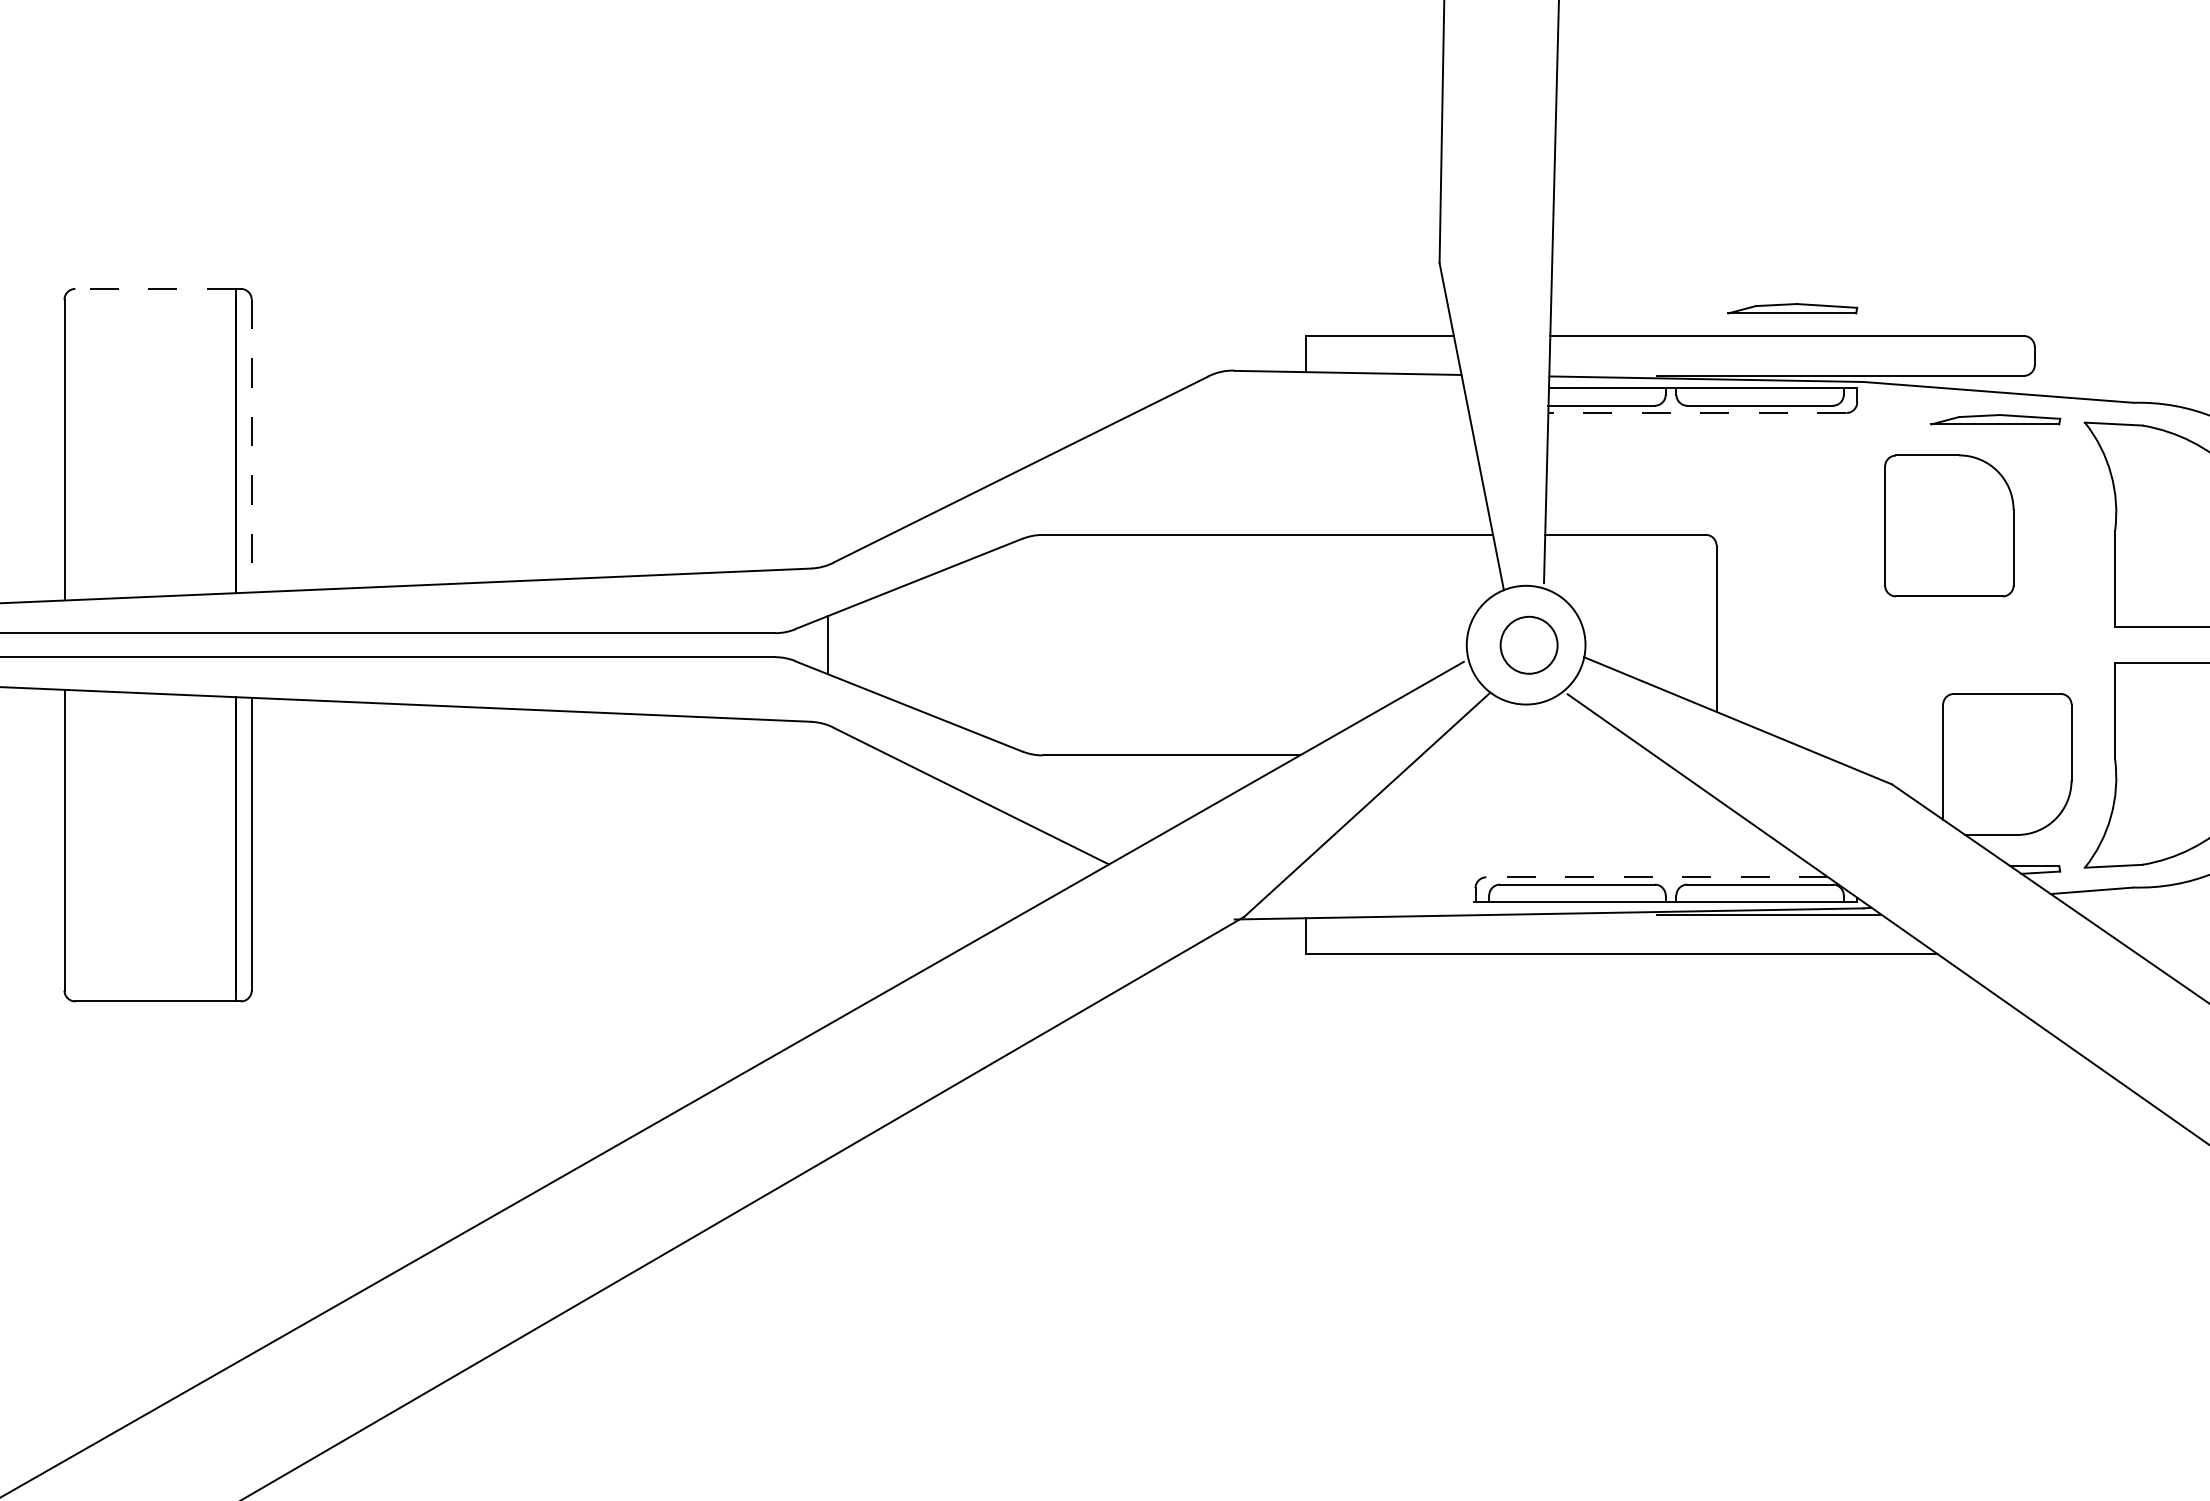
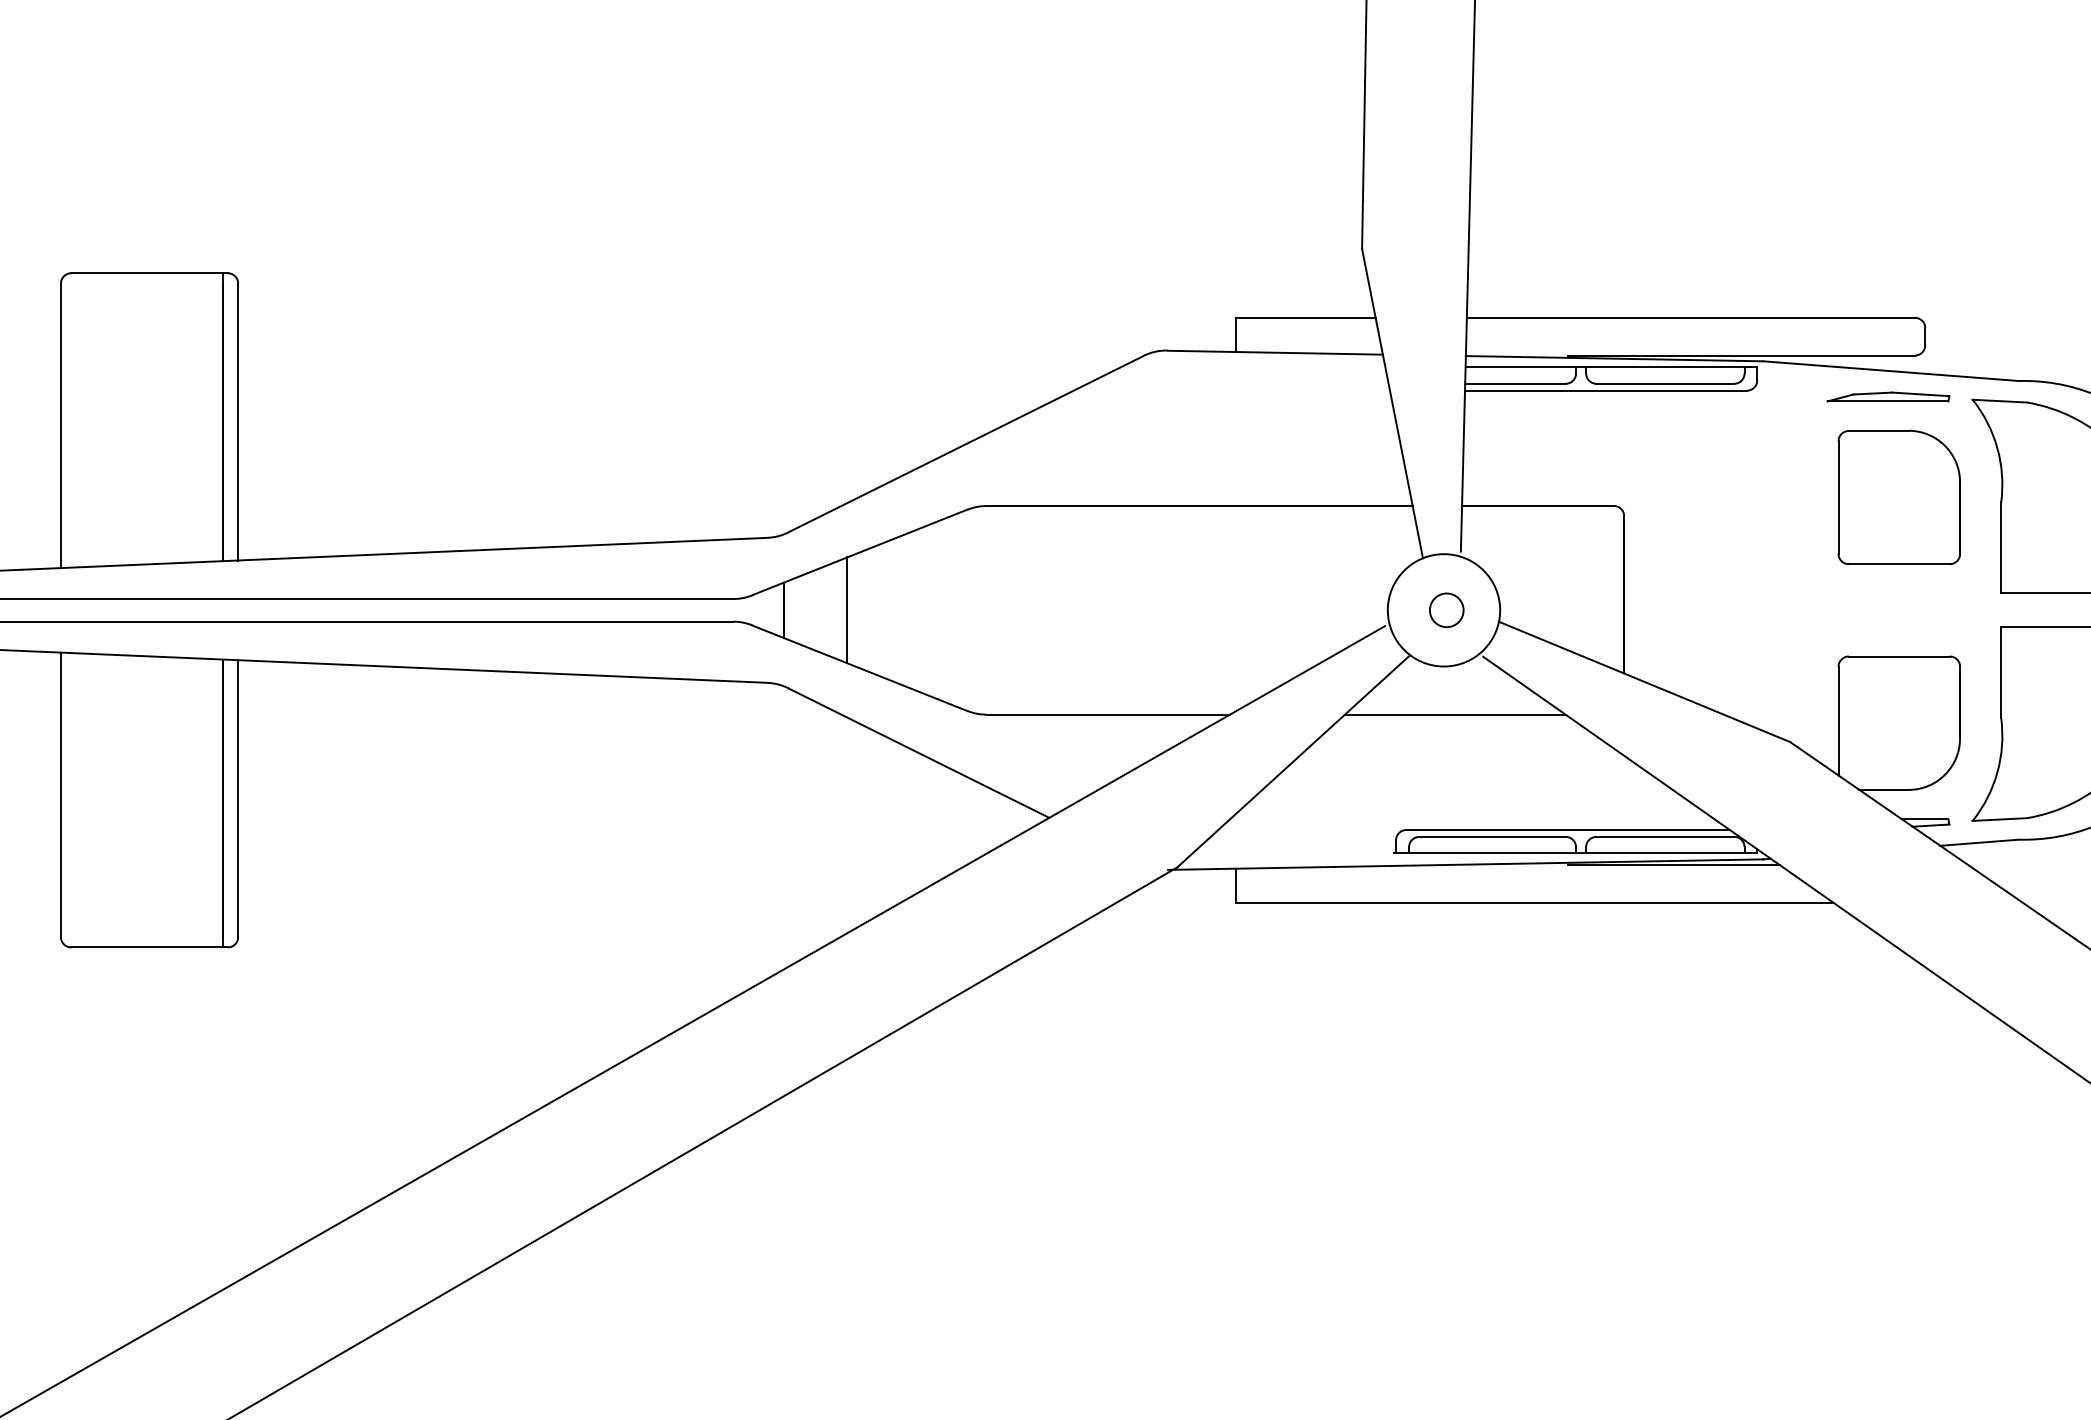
line: (155, 288) -> (147, 272), dashed -> solid
part: (1792, 308) -> (1696, 291), removed
line: (1697, 412) -> (1606, 390), dashed -> solid
line: (251, 446) -> (237, 422), dashed -> solid
part: (1949, 525) -> (1899, 497), moved
circle: (1528, 644) -> (1446, 609), size x0.62
line: (895, 645) -> (847, 610), added
line: (1537, 755) -> (1454, 714), added
line: (1657, 877) -> (1568, 830), dashed -> solid

